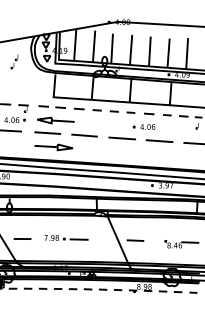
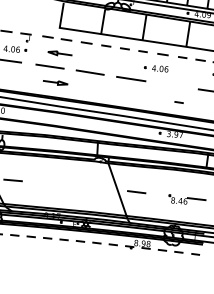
part: (55, 120) -> (59, 53), size x0.6
line: (159, 140) -> (171, 84), removed
part: (53, 147) -> (55, 82), size x0.6
line: (167, 156) -> (179, 102), added
part: (66, 237) -> (61, 182), removed

